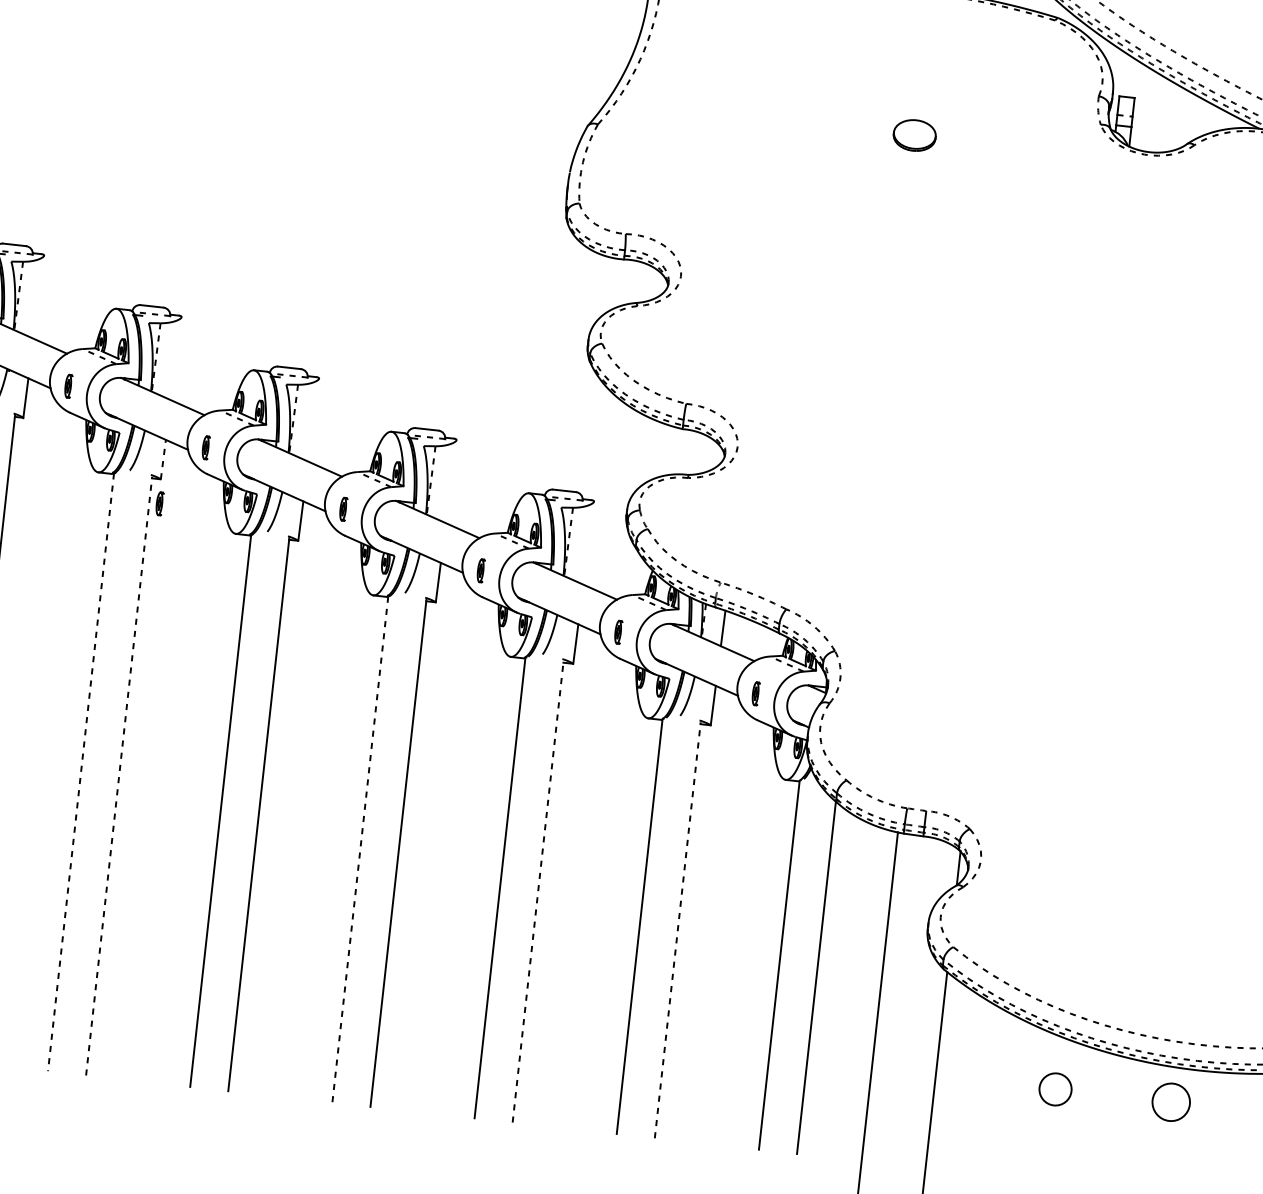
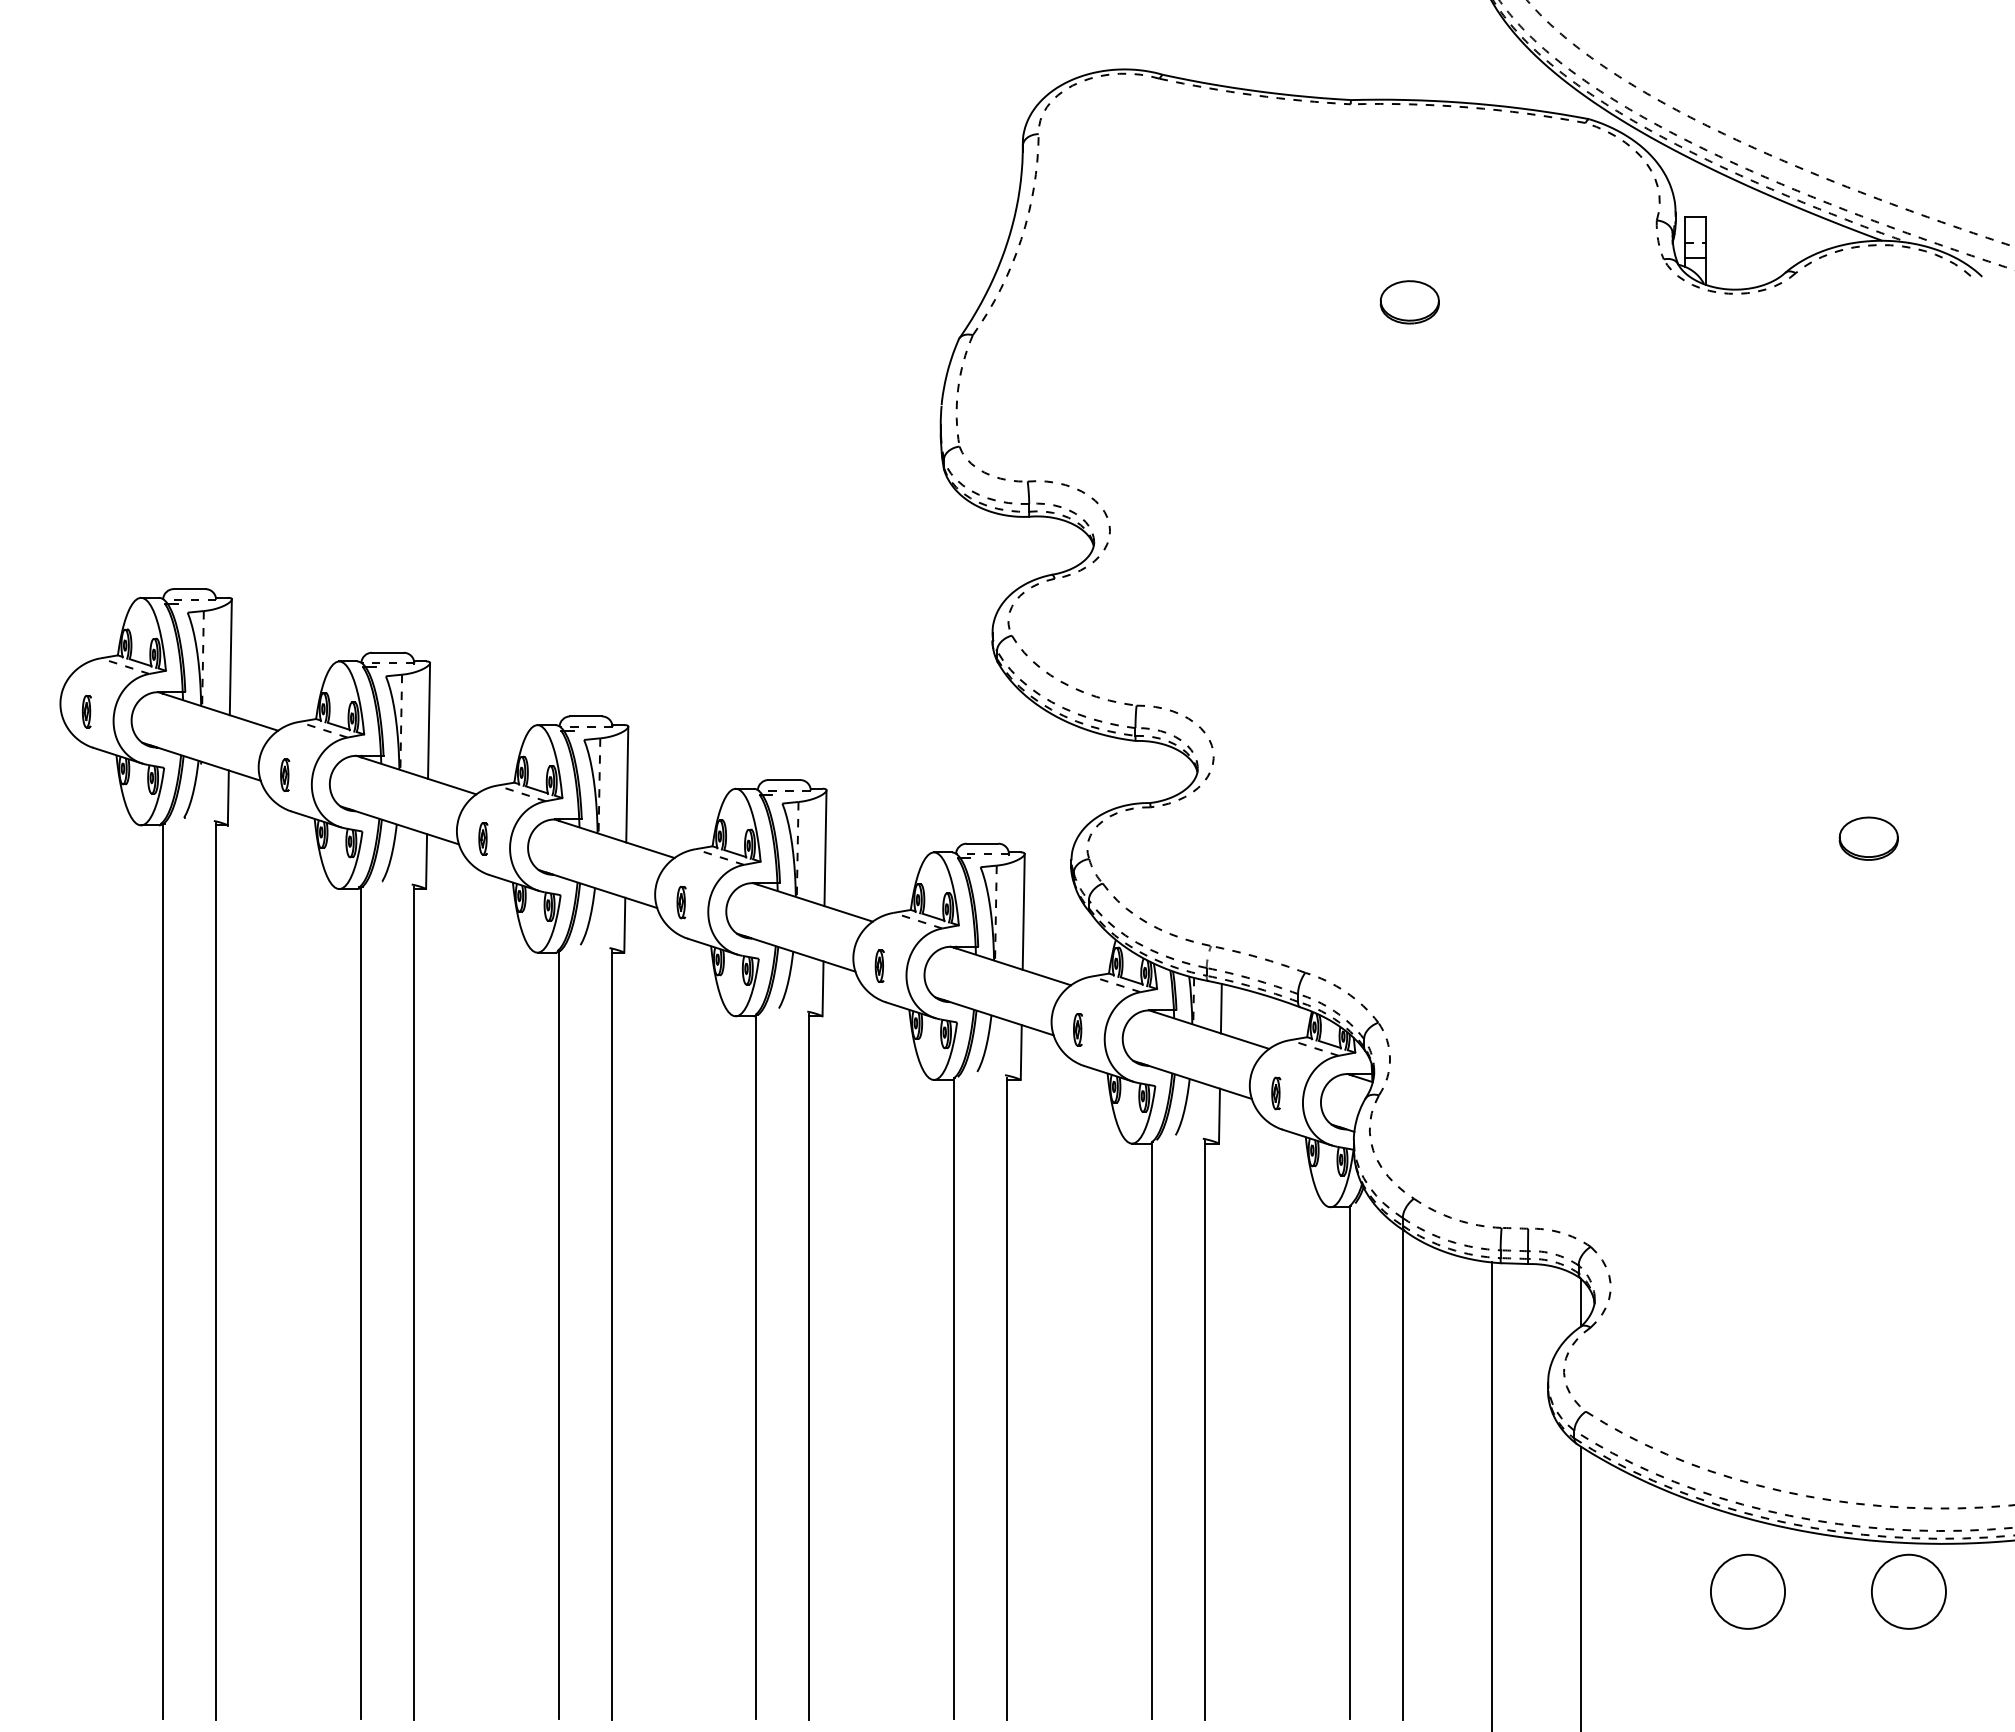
line: (38, 296) -> (230, 656), added
line: (176, 358) -> (429, 720), added
line: (313, 420) -> (627, 784), added
line: (163, 459) -> (426, 861), dashed -> solid
line: (451, 481) -> (825, 848), added
part: (159, 503) -> (428, 922), removed
line: (588, 542) -> (1023, 911), added
part: (1201, 557) -> (1868, 838), added
line: (80, 772) -> (360, 1303), dashed -> solid
line: (118, 775) -> (413, 1302), dashed -> solid
line: (360, 849) -> (756, 1367), dashed -> solid
line: (538, 891) -> (1007, 1398), dashed -> solid
line: (677, 929) -> (1204, 1429), dashed -> solid
circle: (1055, 1089) -> (1747, 1591), size x1.67
circle: (1170, 1102) -> (1908, 1591), size x1.43

